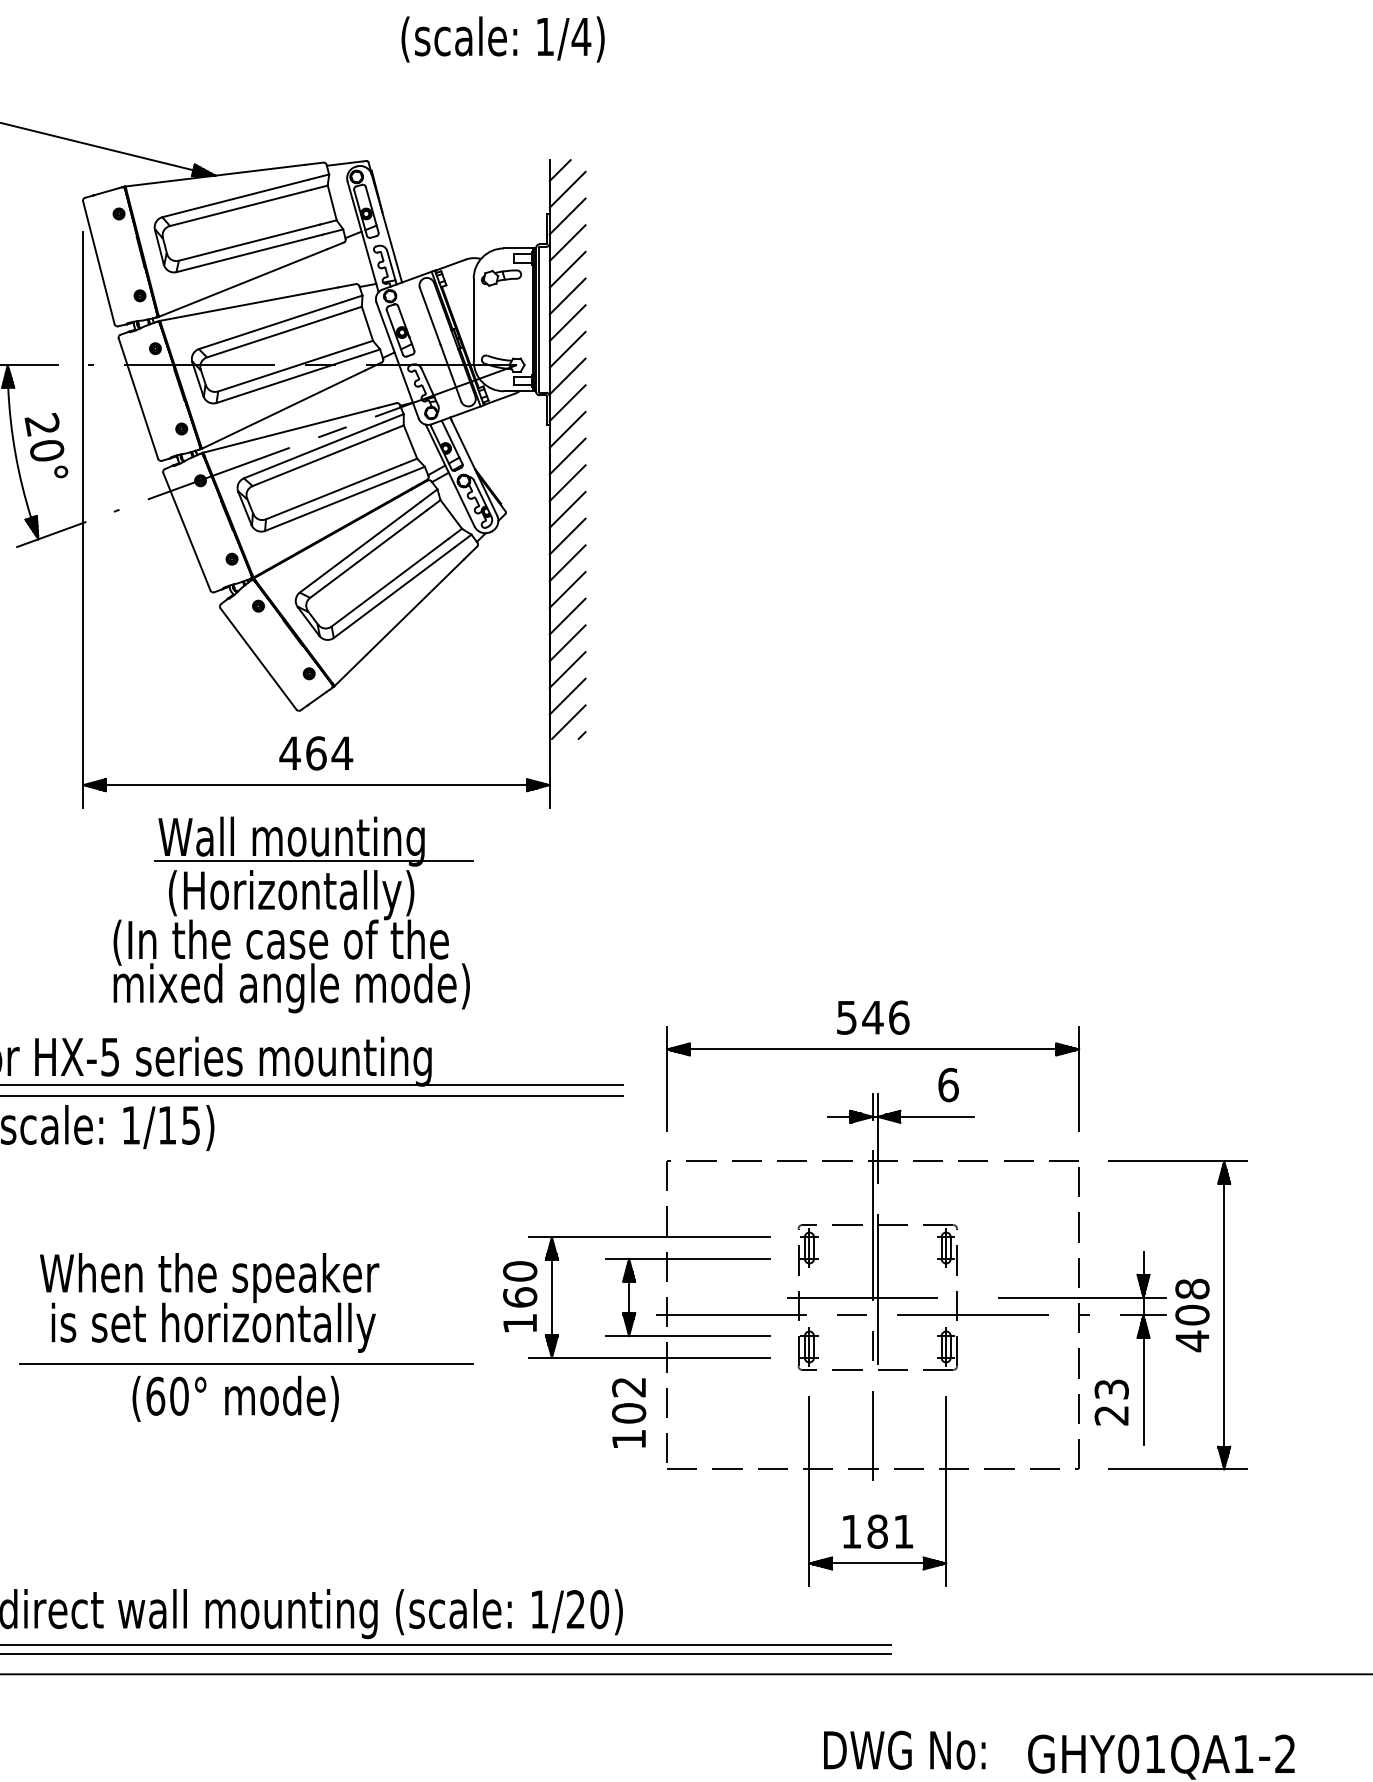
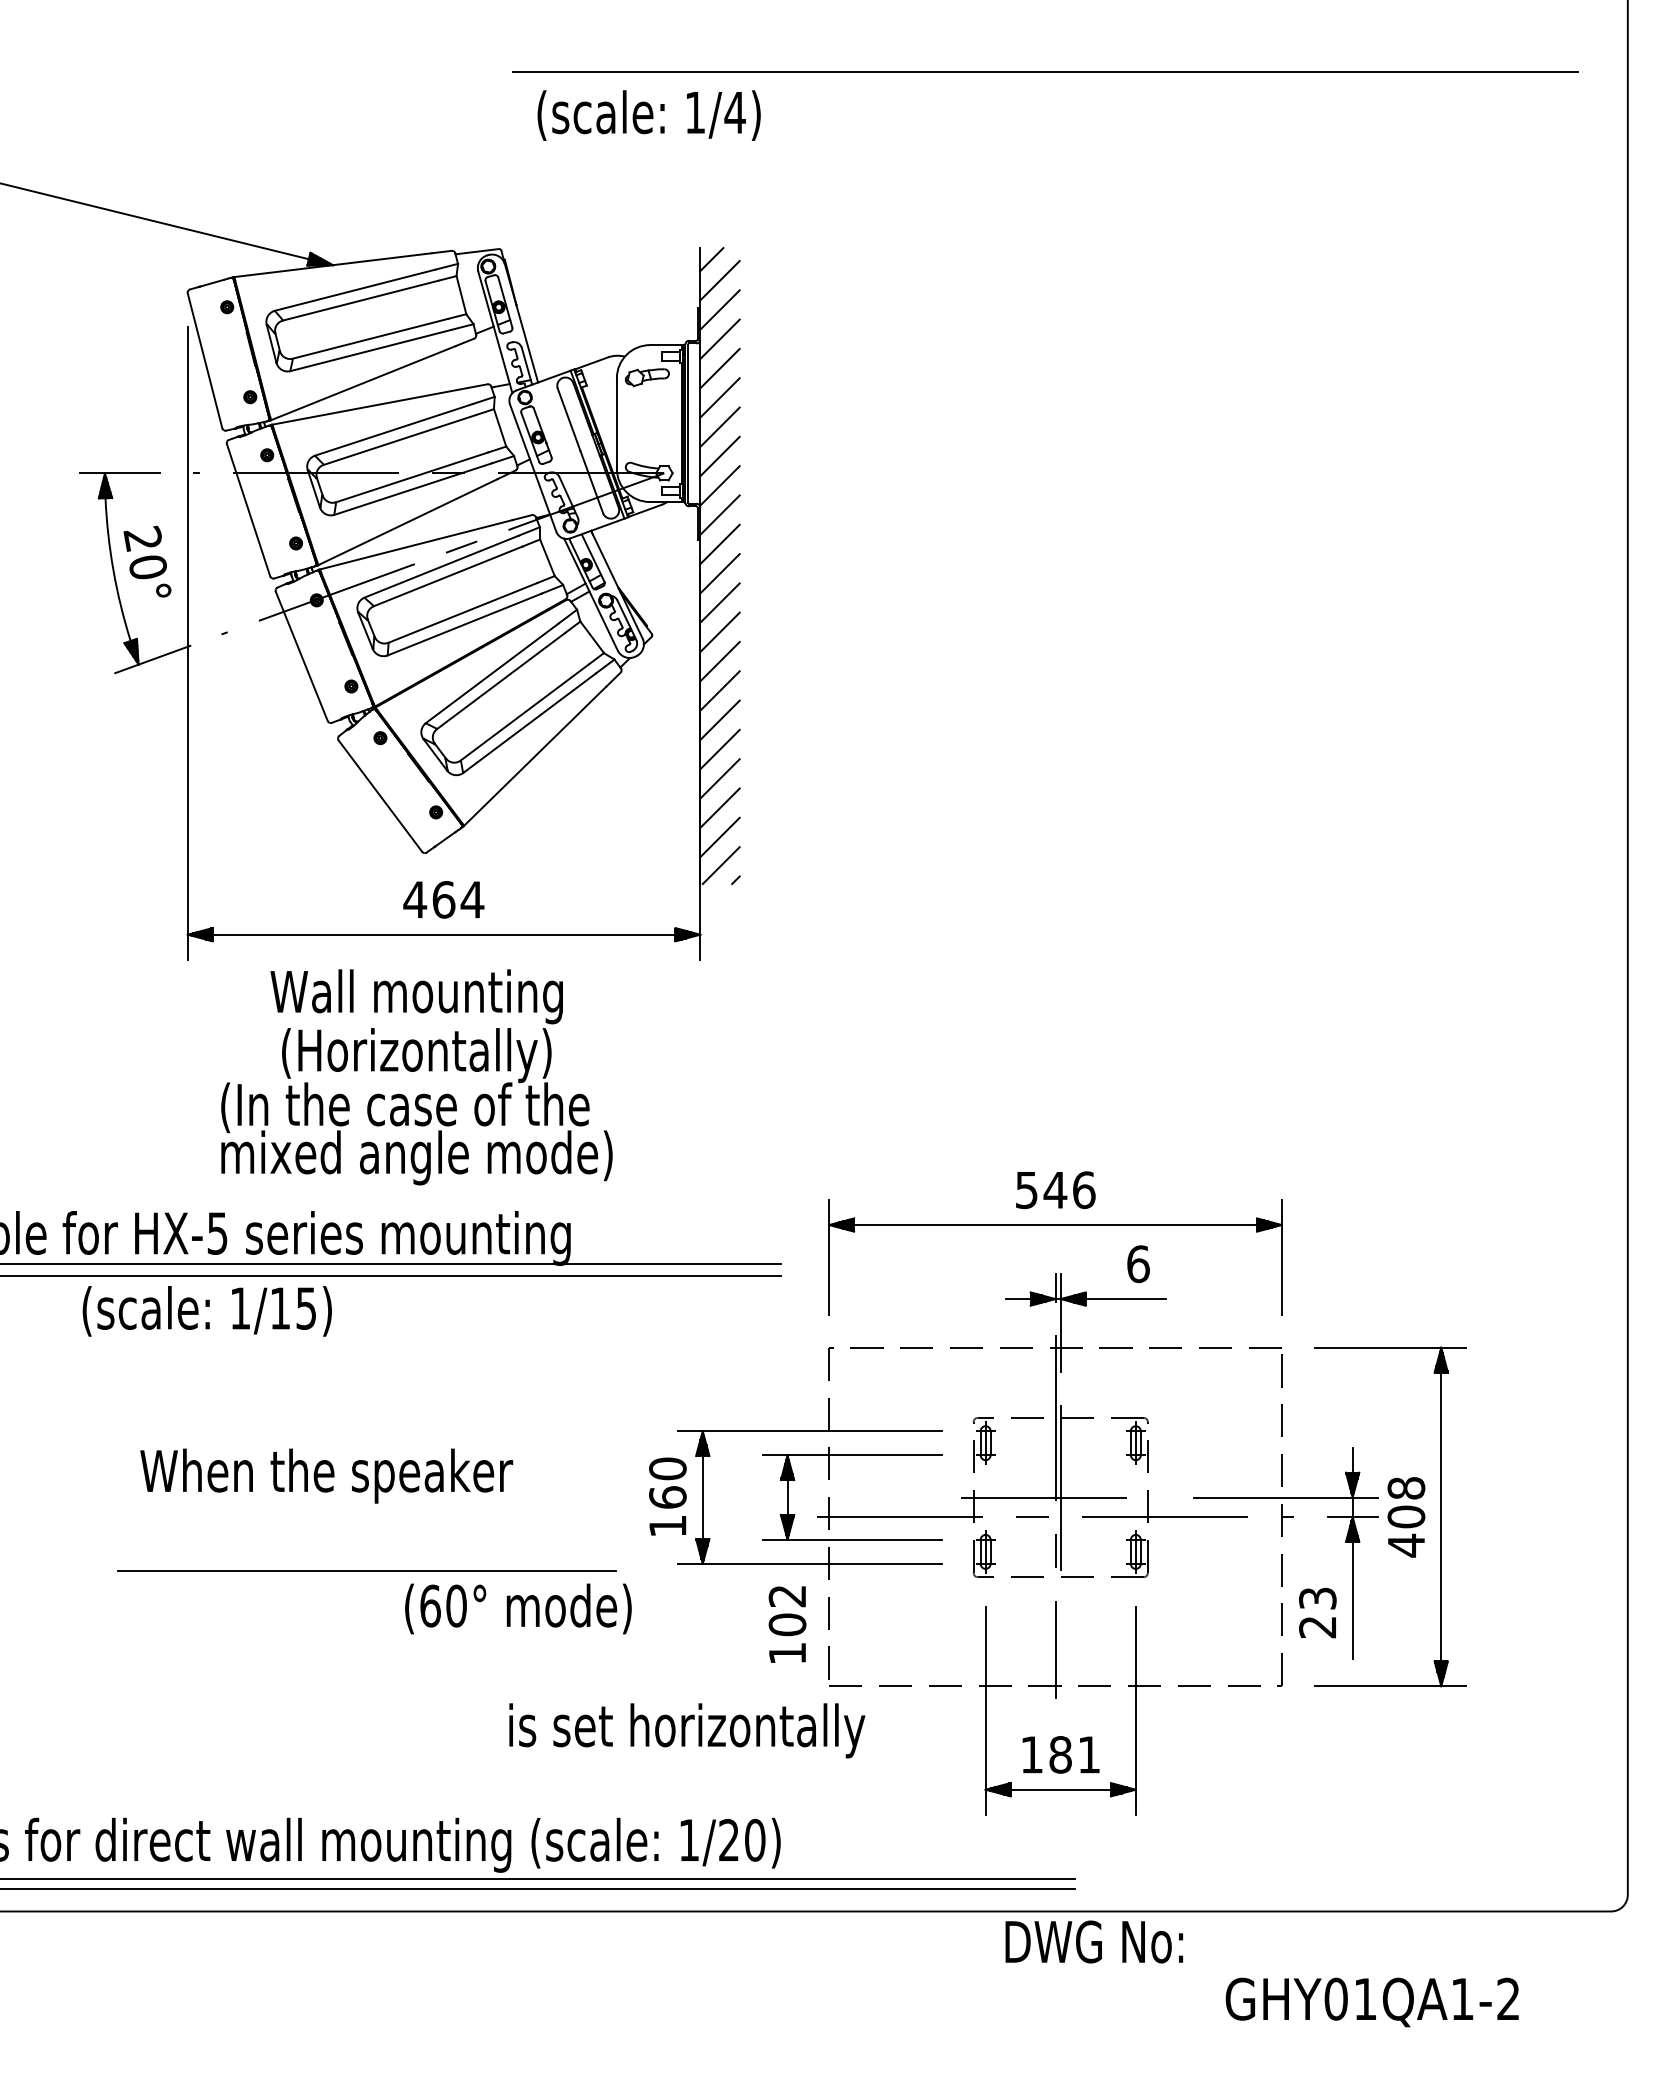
line: (313, 860) -> (440, 1017), removed
text: (213, 1327) -> (687, 1730), moved
text: (235, 1398) -> (518, 1608), moved
text: (904, 1749) -> (1094, 1941), moved

